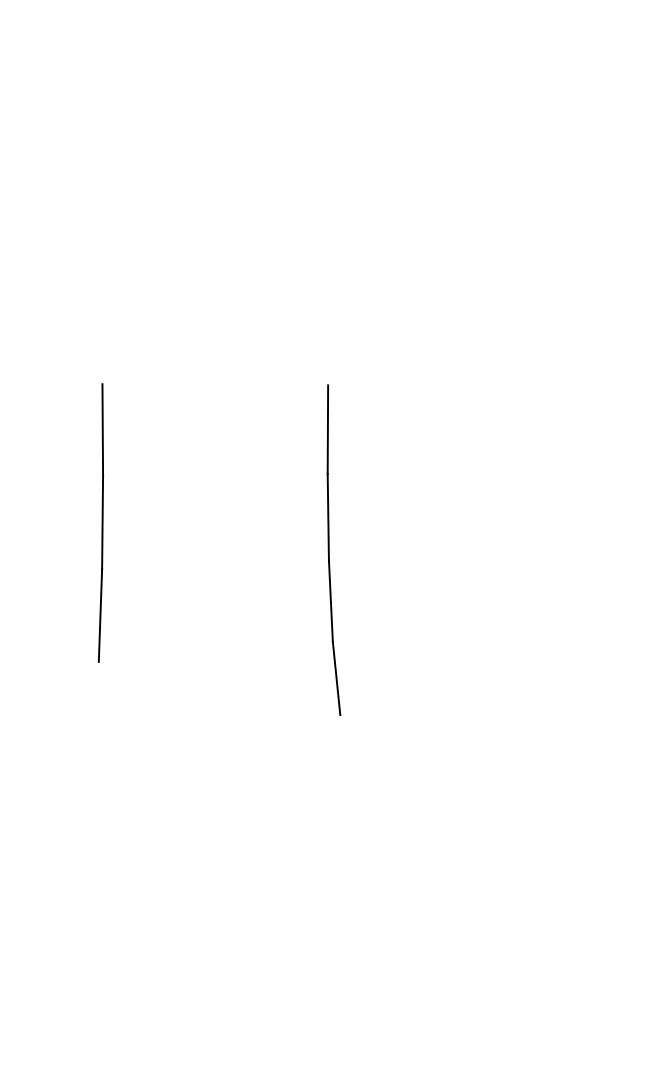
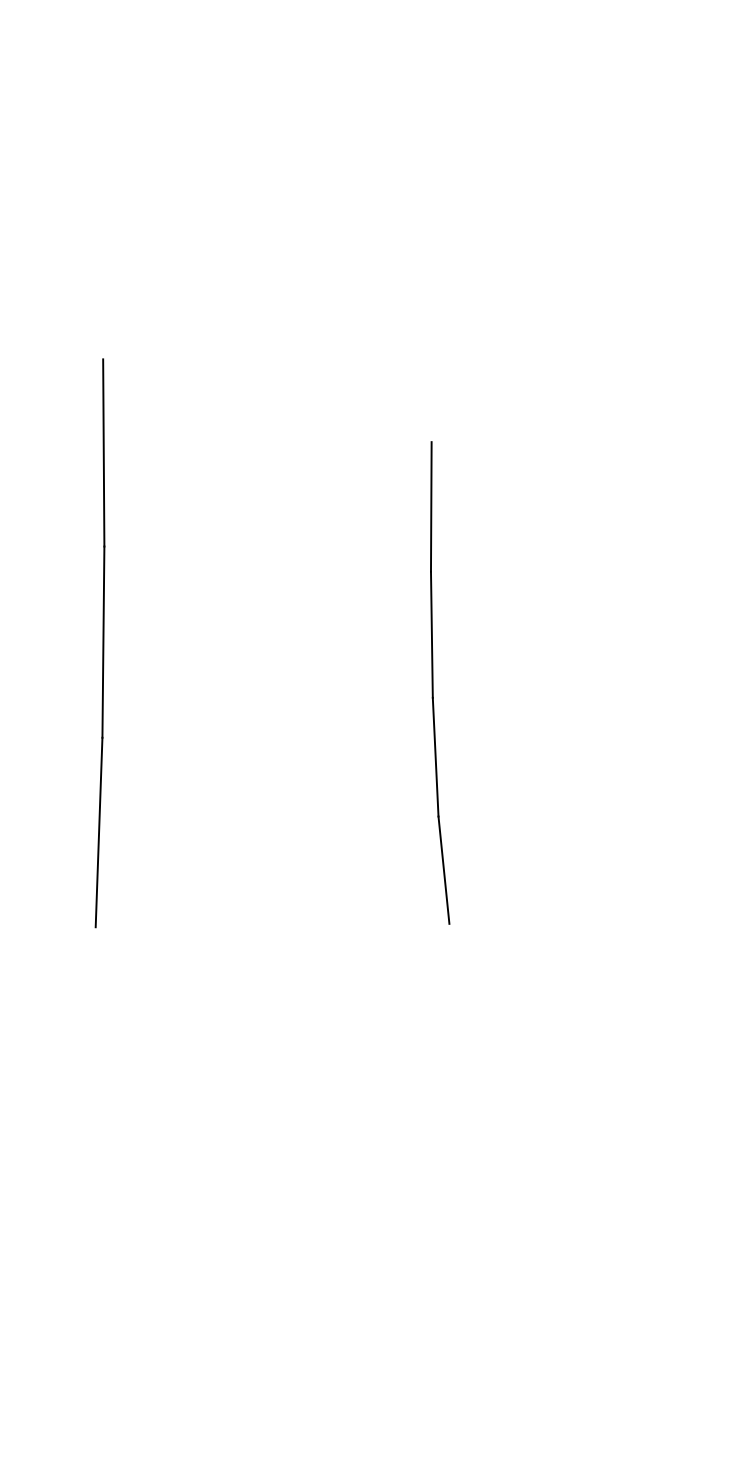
part: (100, 522) -> (99, 642), size x1.4

